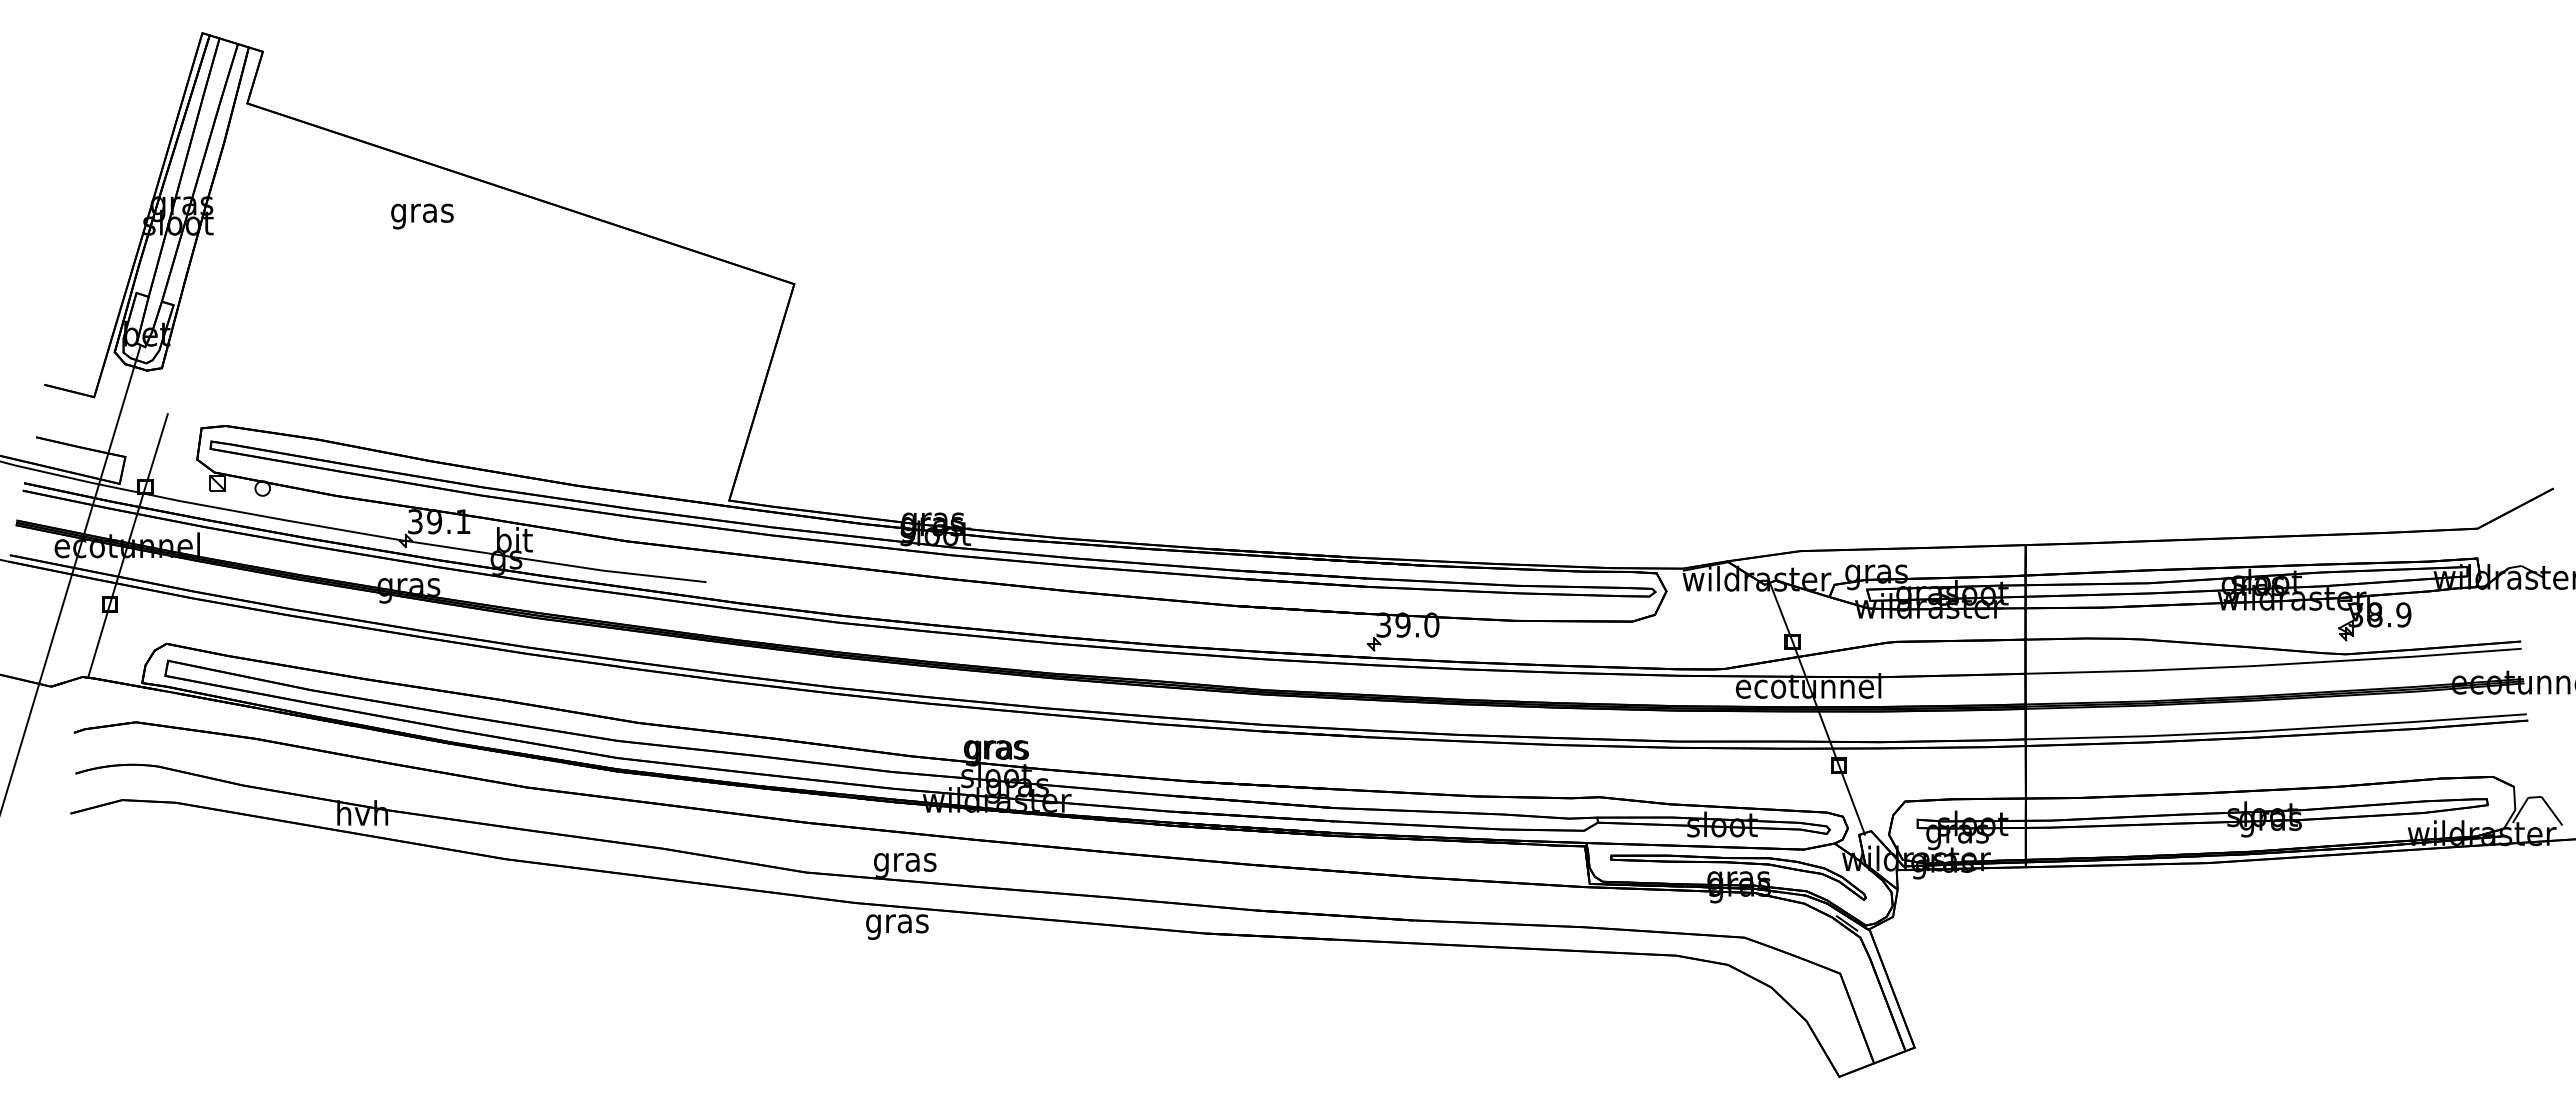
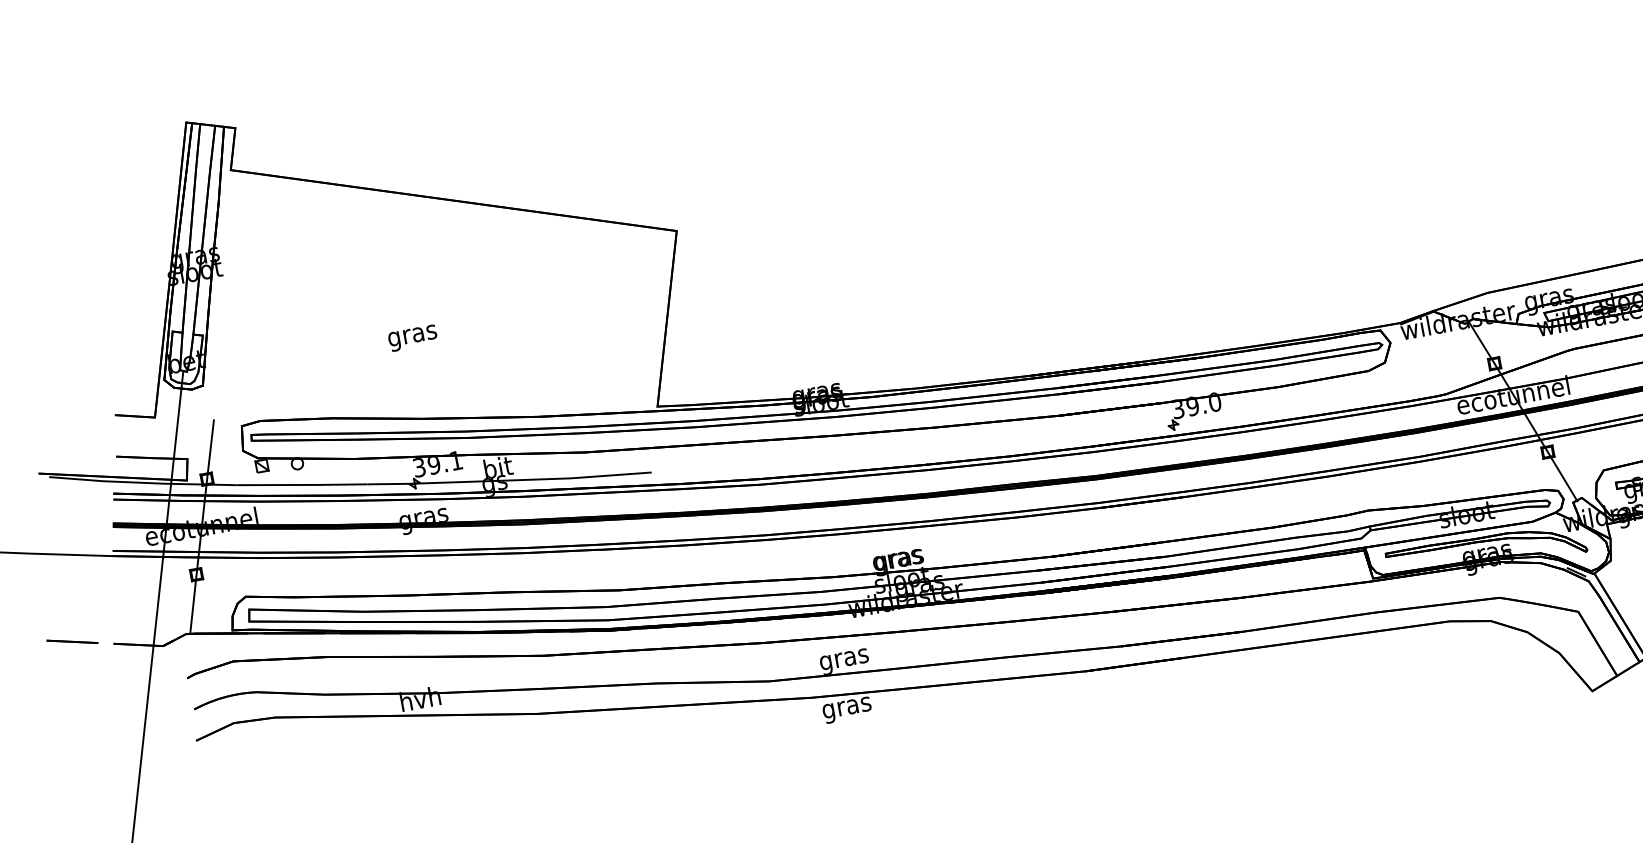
text: (422, 216) -> (413, 338), moved

